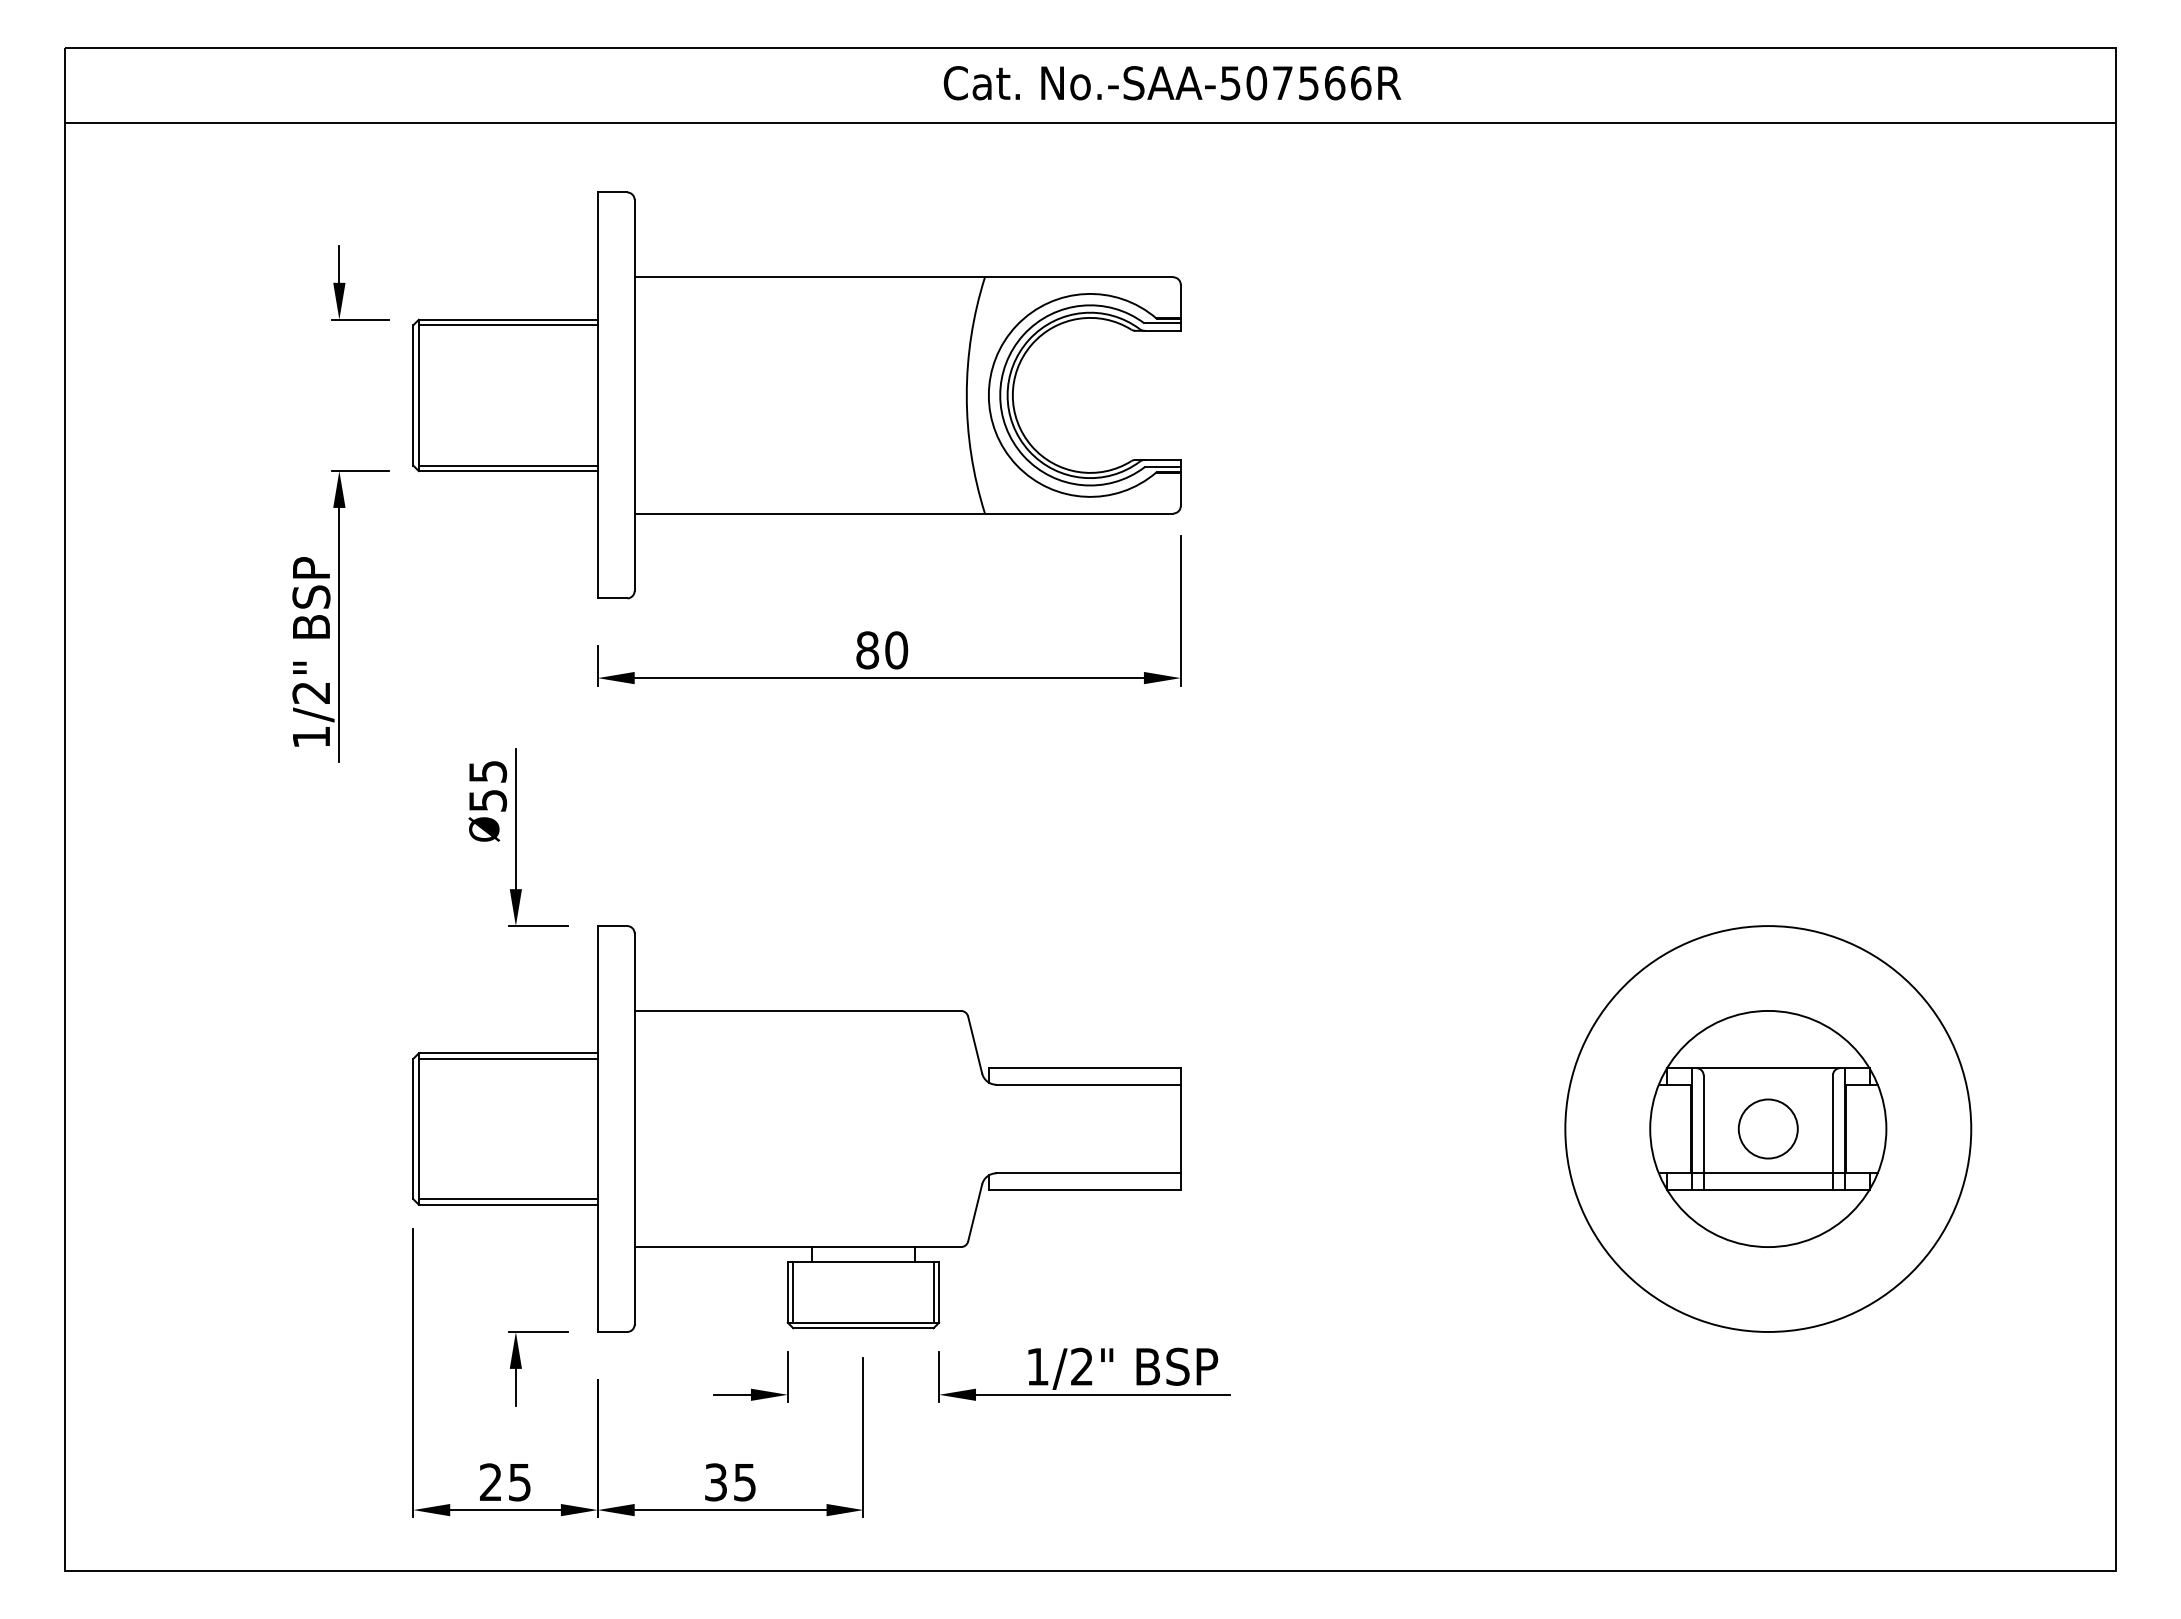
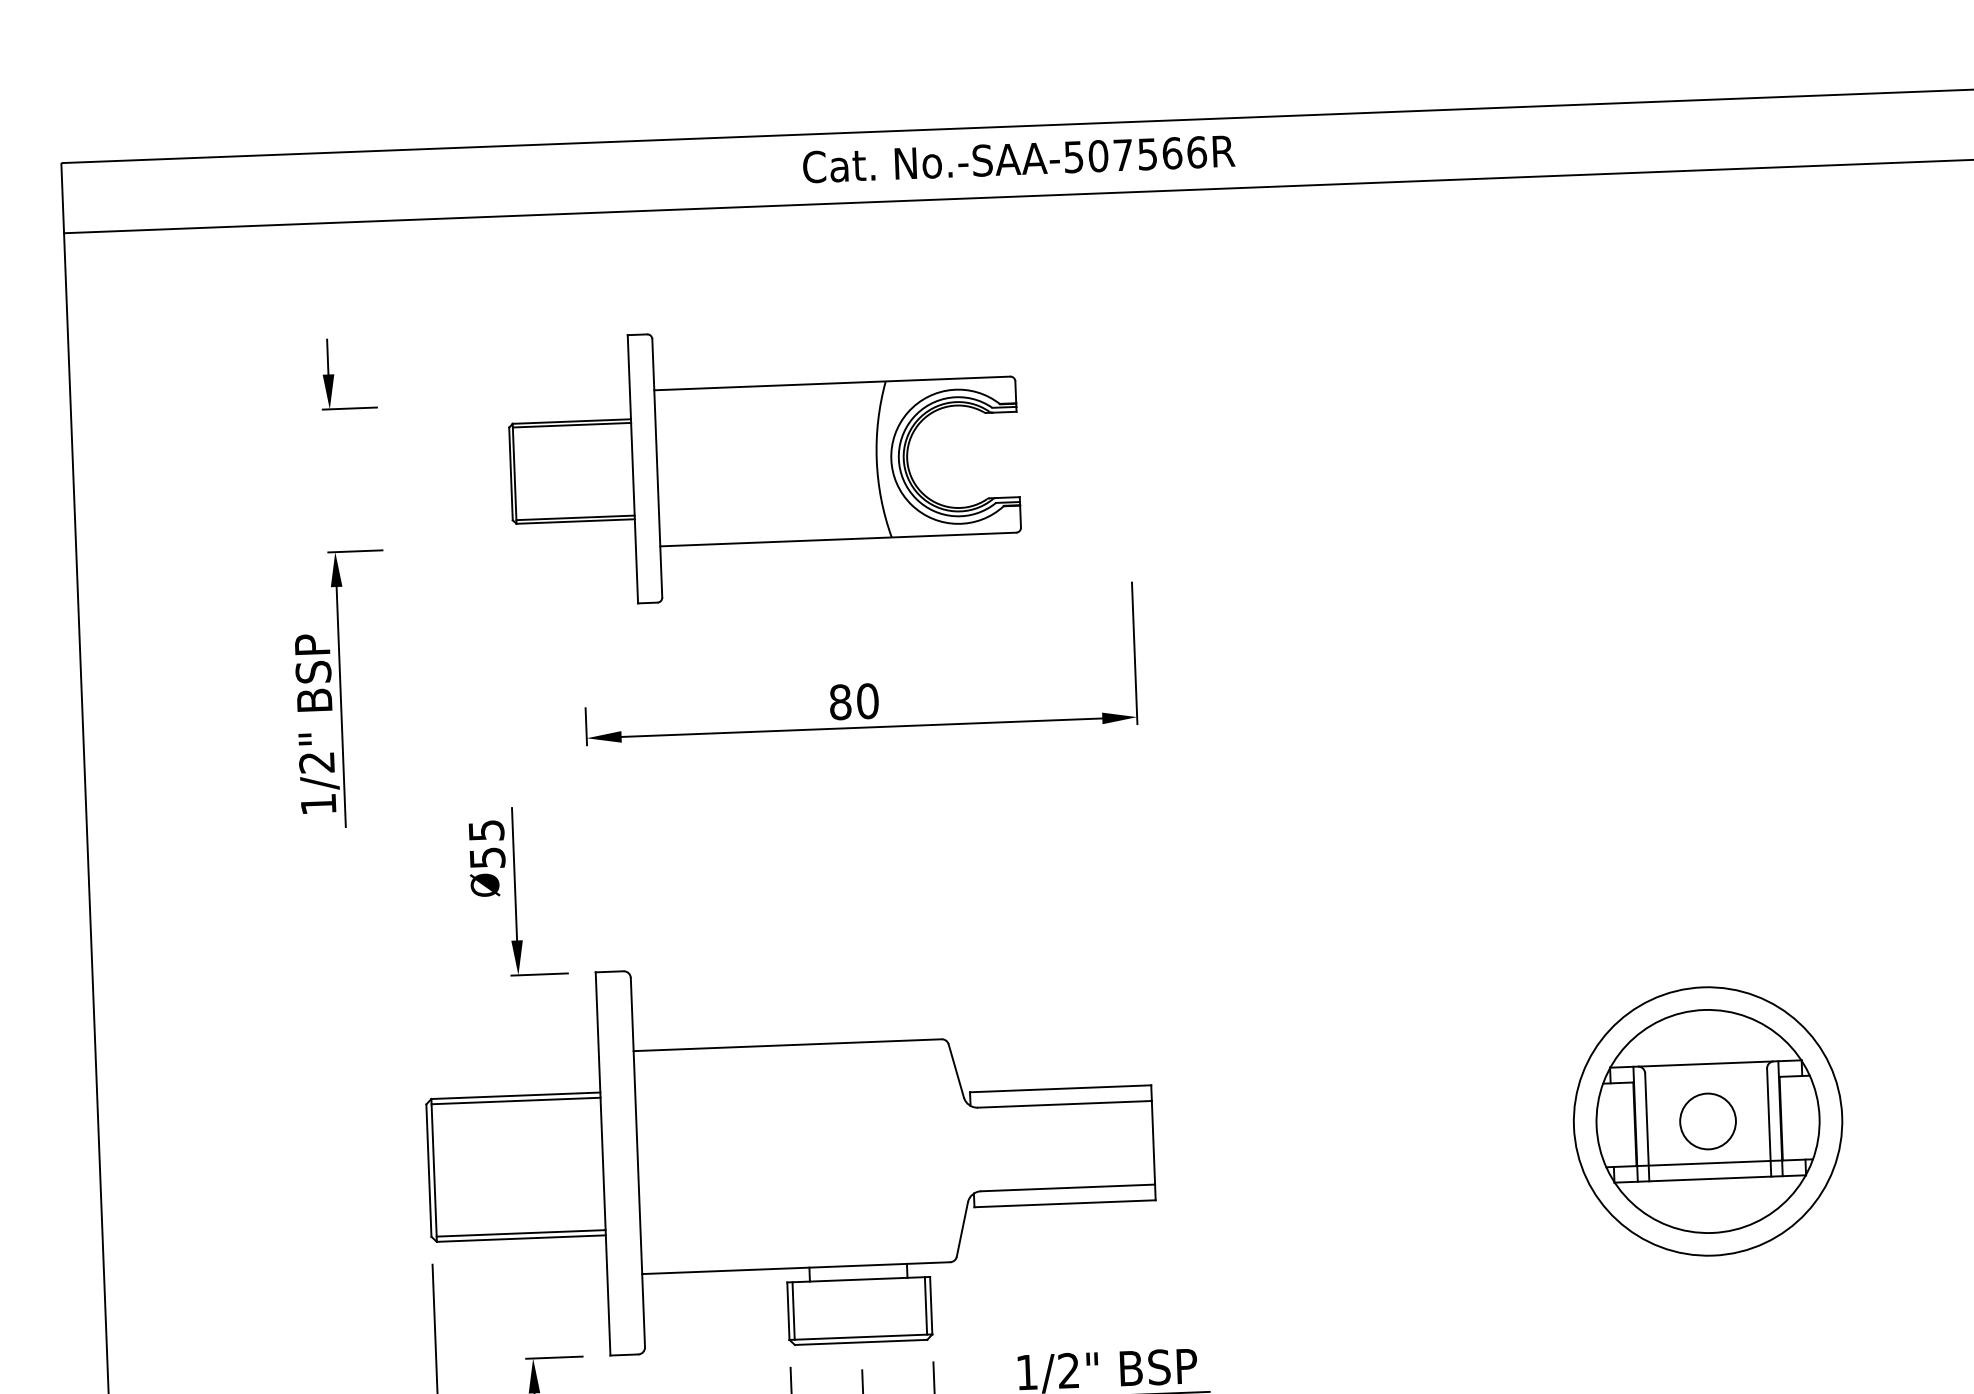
text: (1172, 83) -> (1018, 159), moved
part: (796, 395) -> (764, 464), size x0.7
circle: (1768, 1128) -> (1708, 1120), size x0.7

